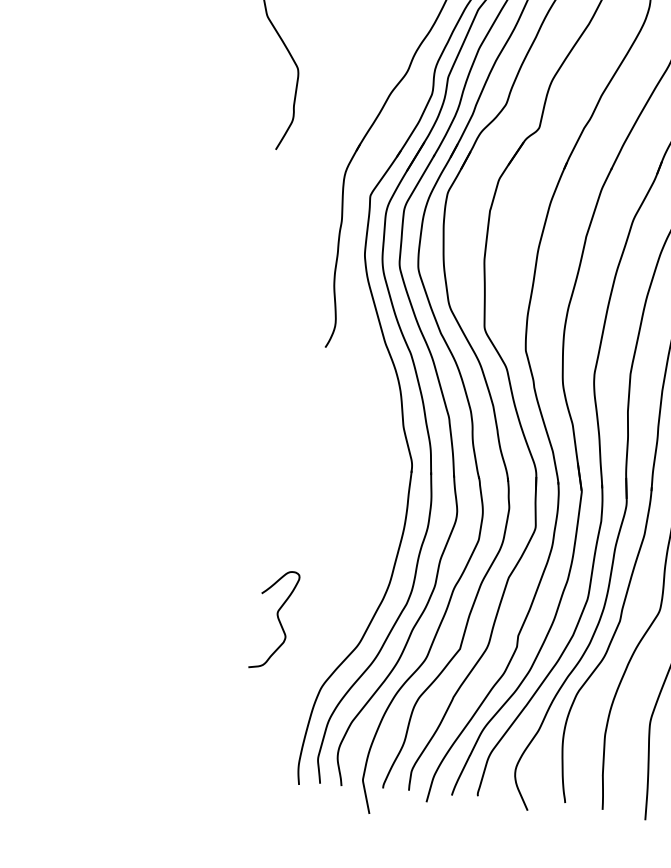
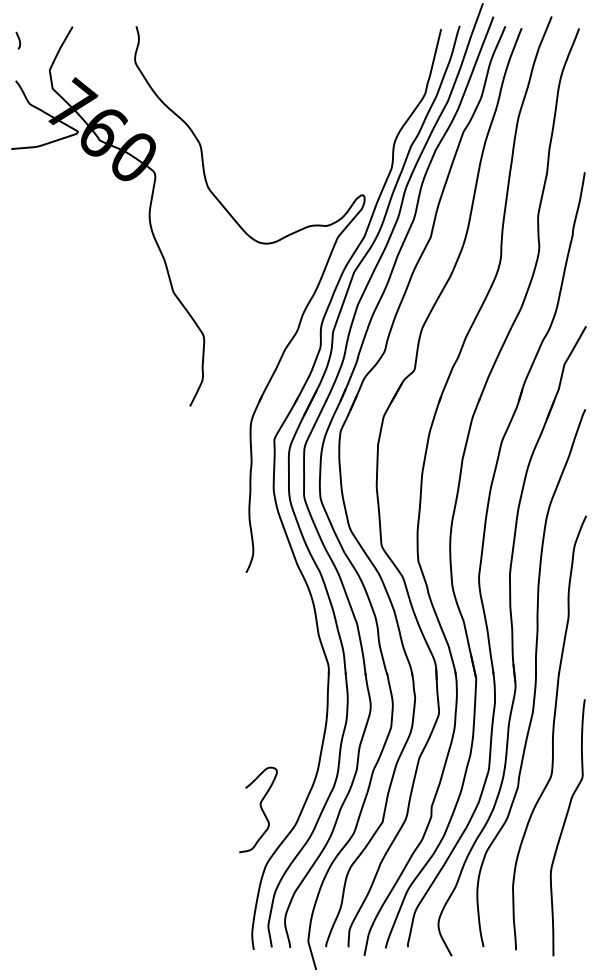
curve: (277, 618) -> (260, 808), moved

